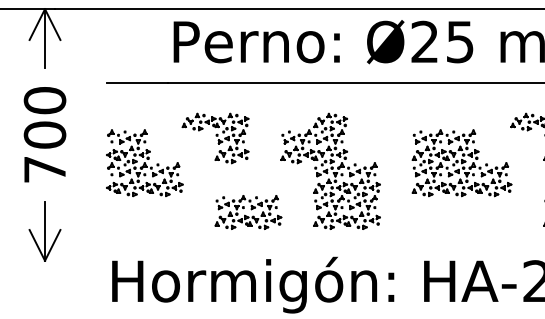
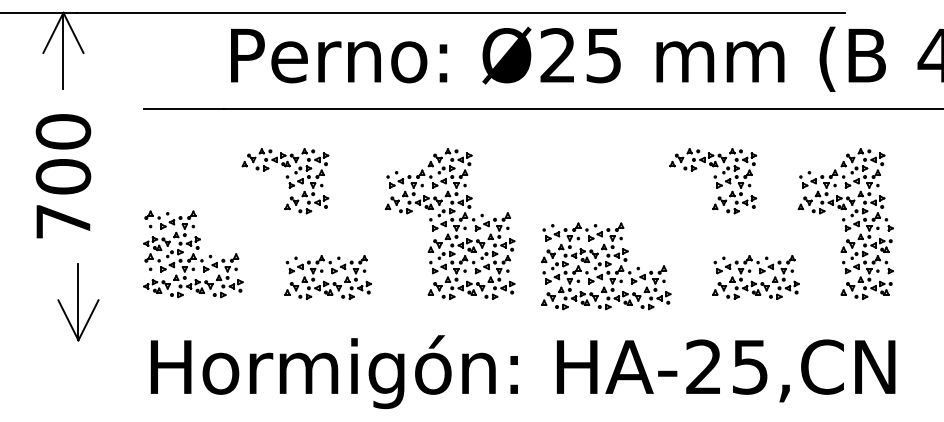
part: (144, 163) -> (193, 254), moved
part: (462, 163) -> (606, 266), moved
part: (330, 171) -> (449, 223), moved
part: (45, 231) -> (78, 302), moved

